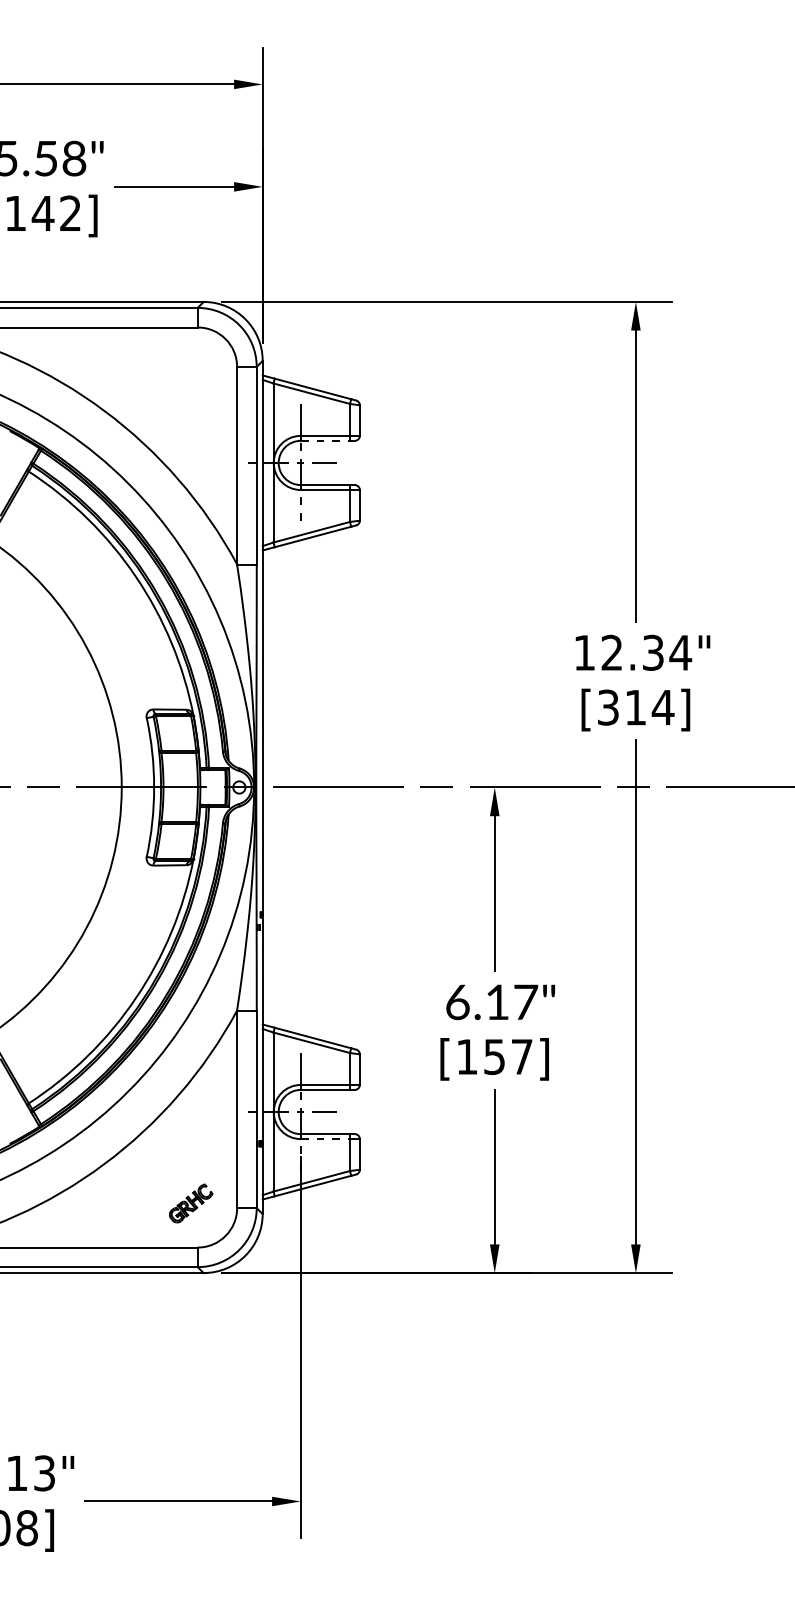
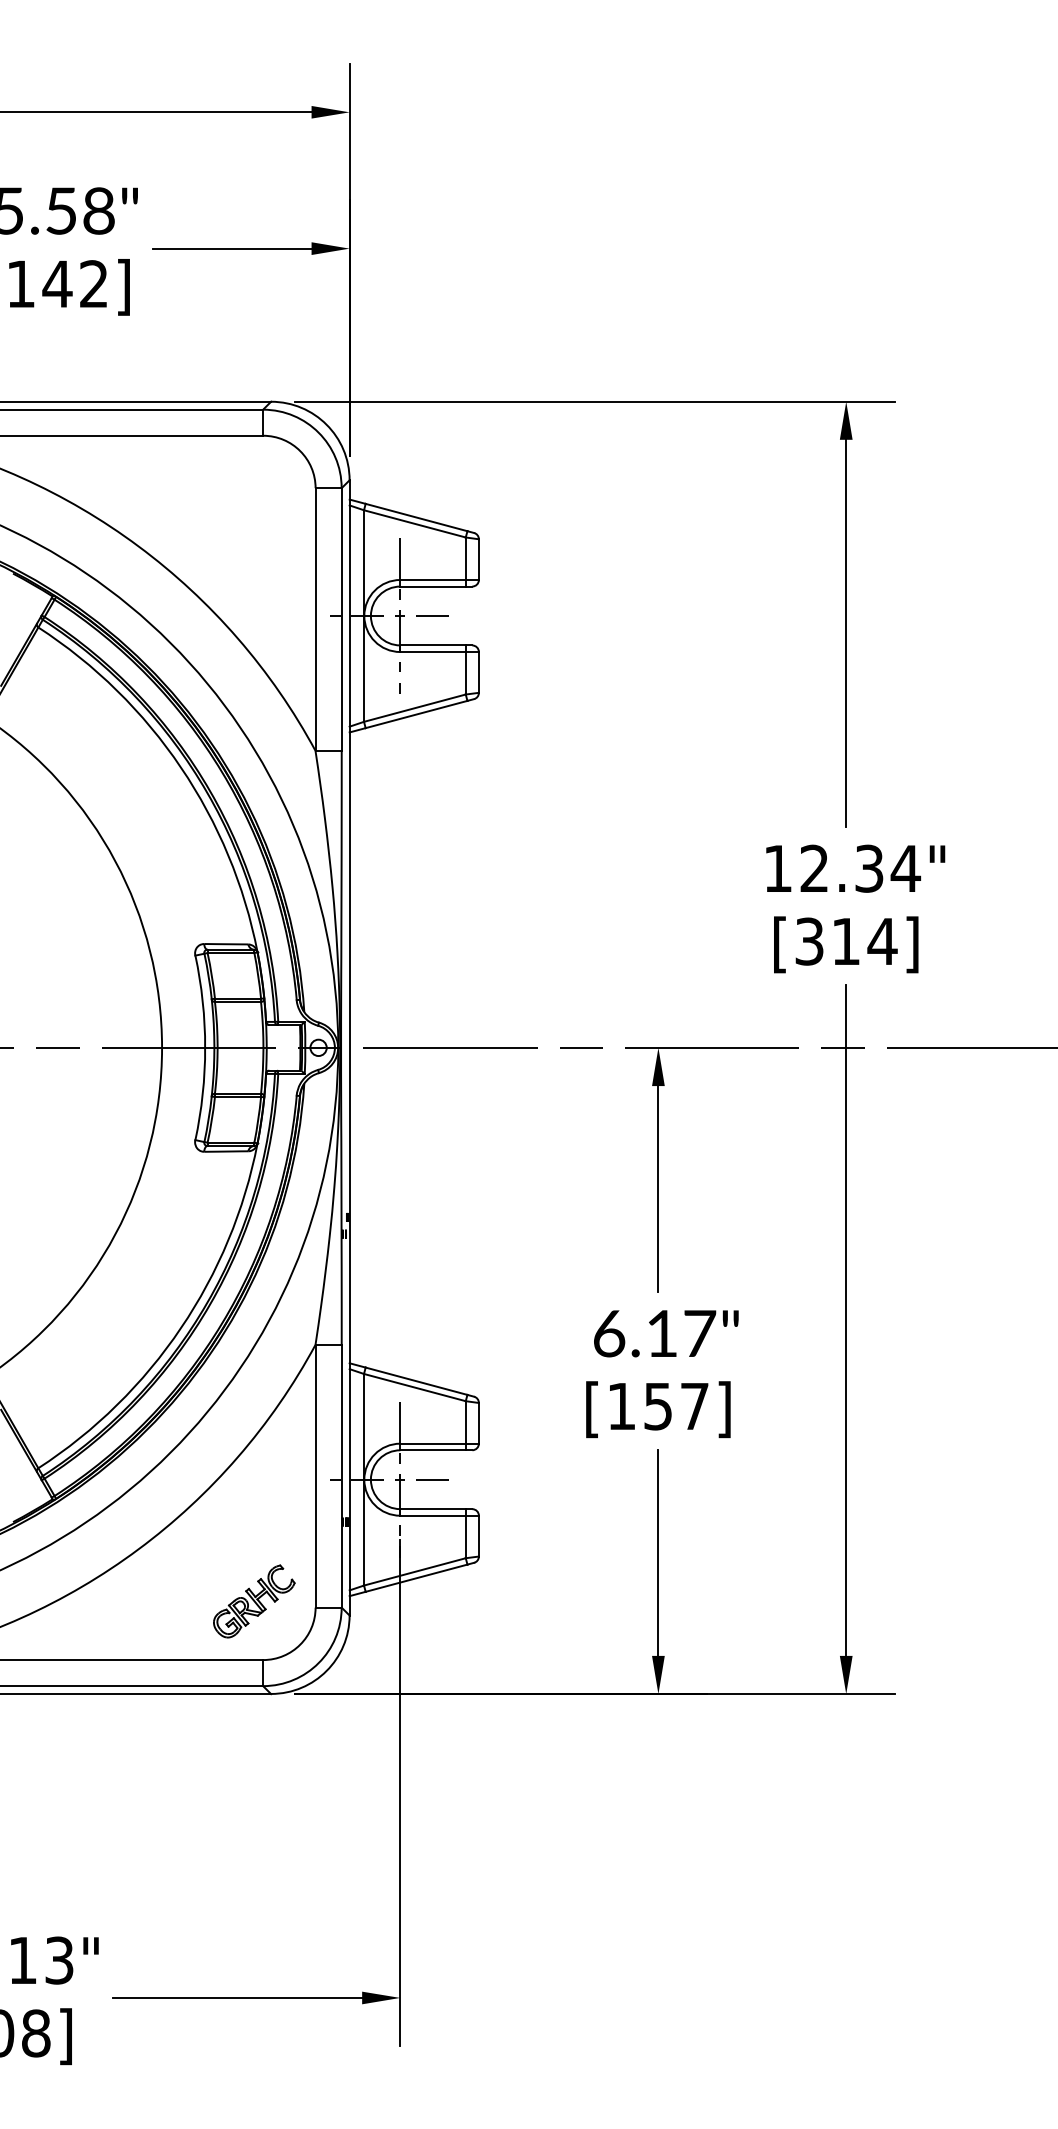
line: (325, 440) -> (433, 586), dashed -> solid
line: (325, 1138) -> (433, 1515), dashed -> solid
part: (191, 1203) -> (254, 1601), size x1.43

